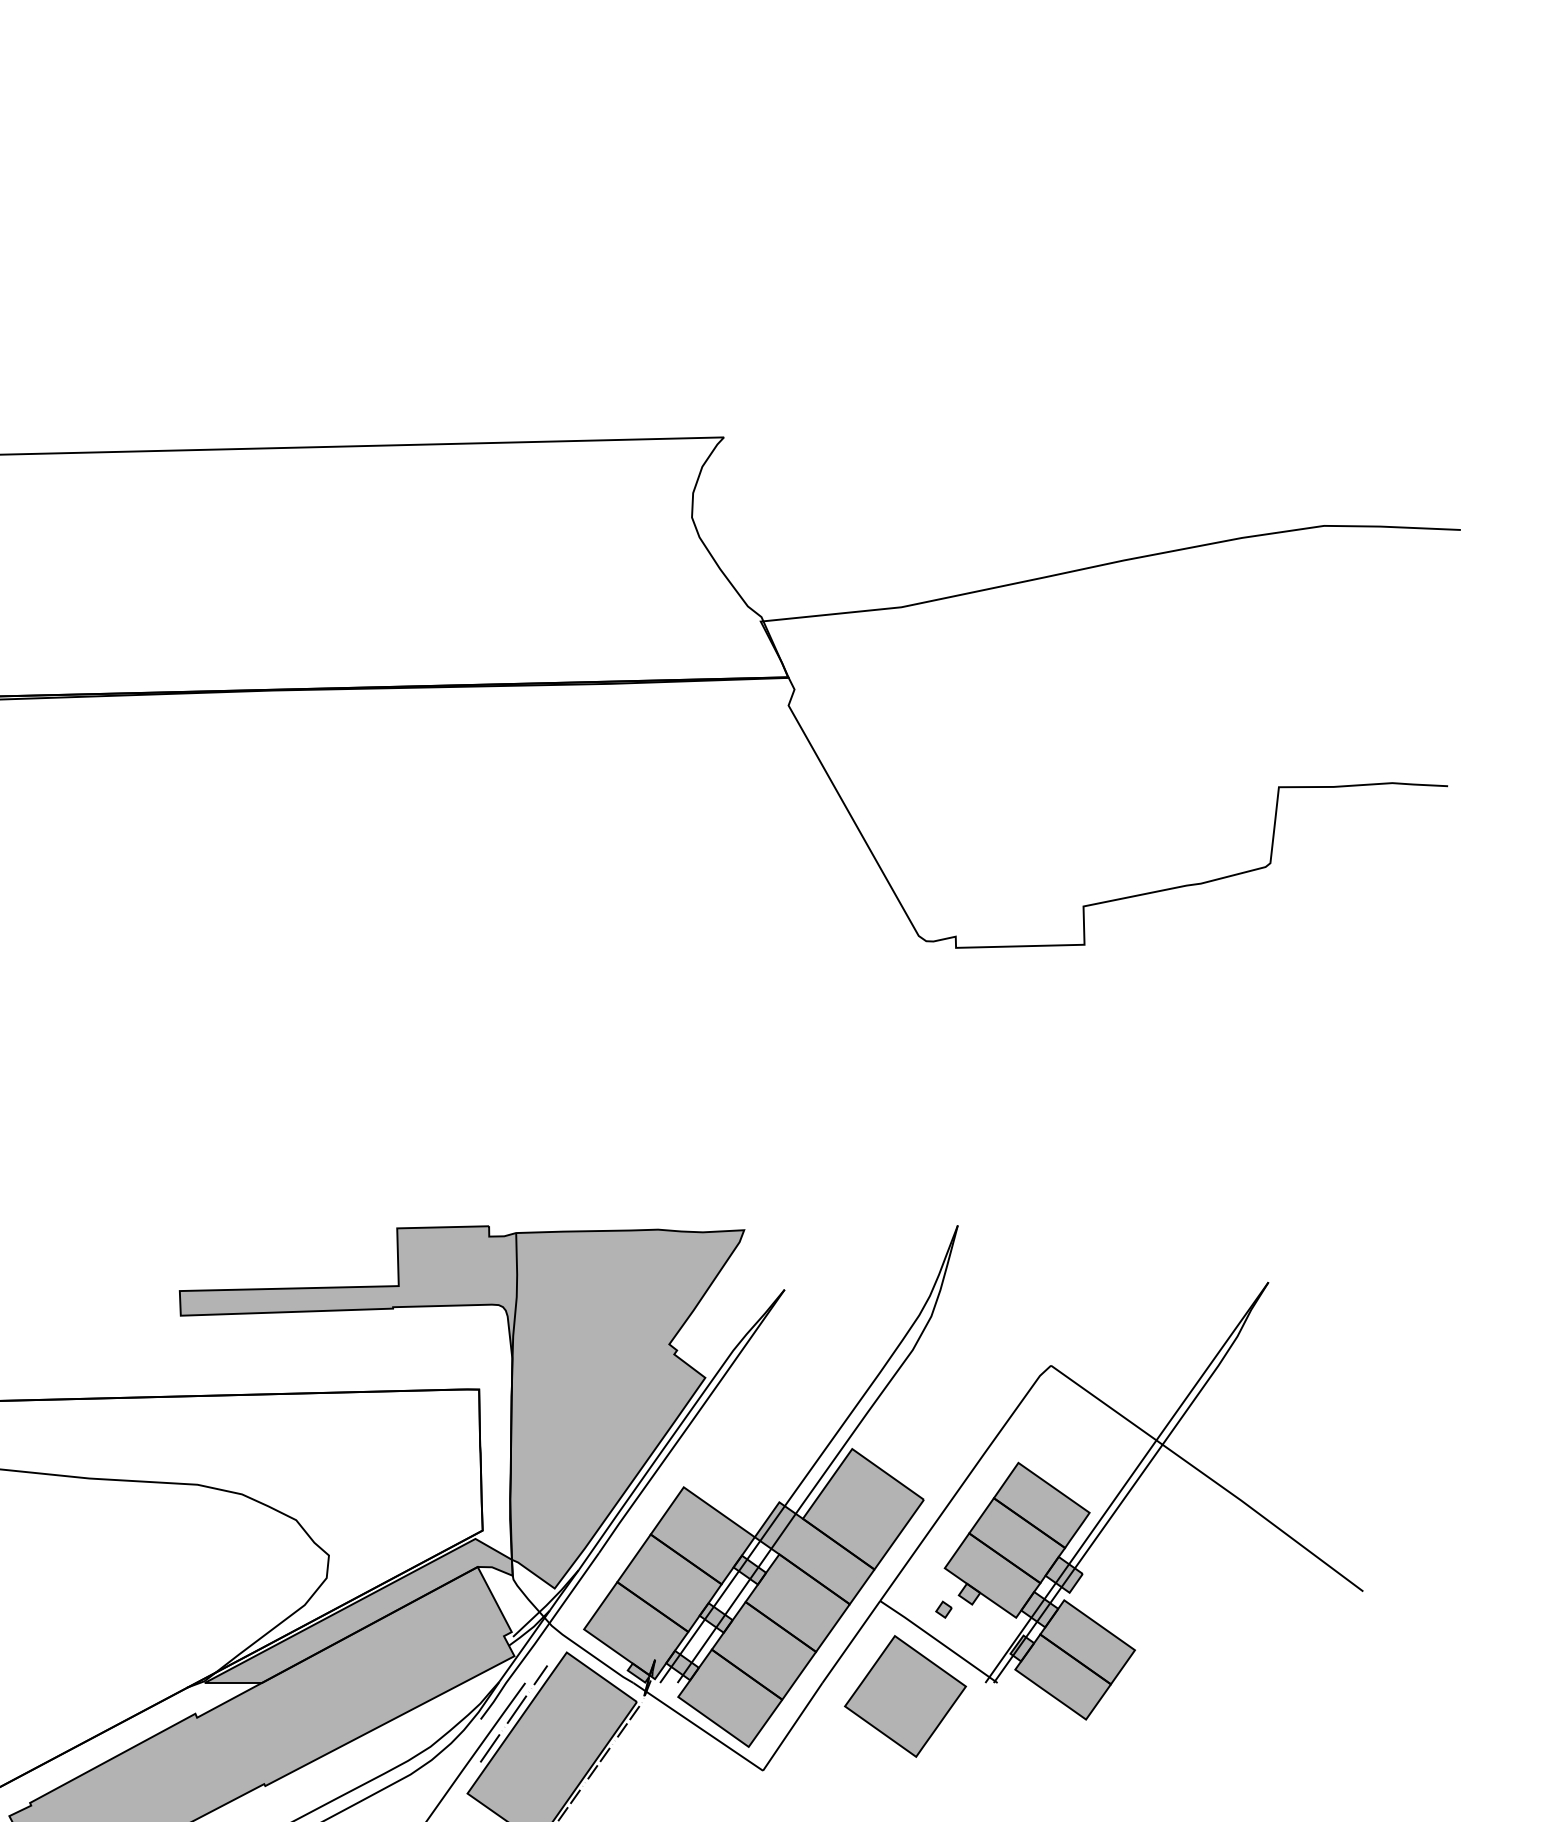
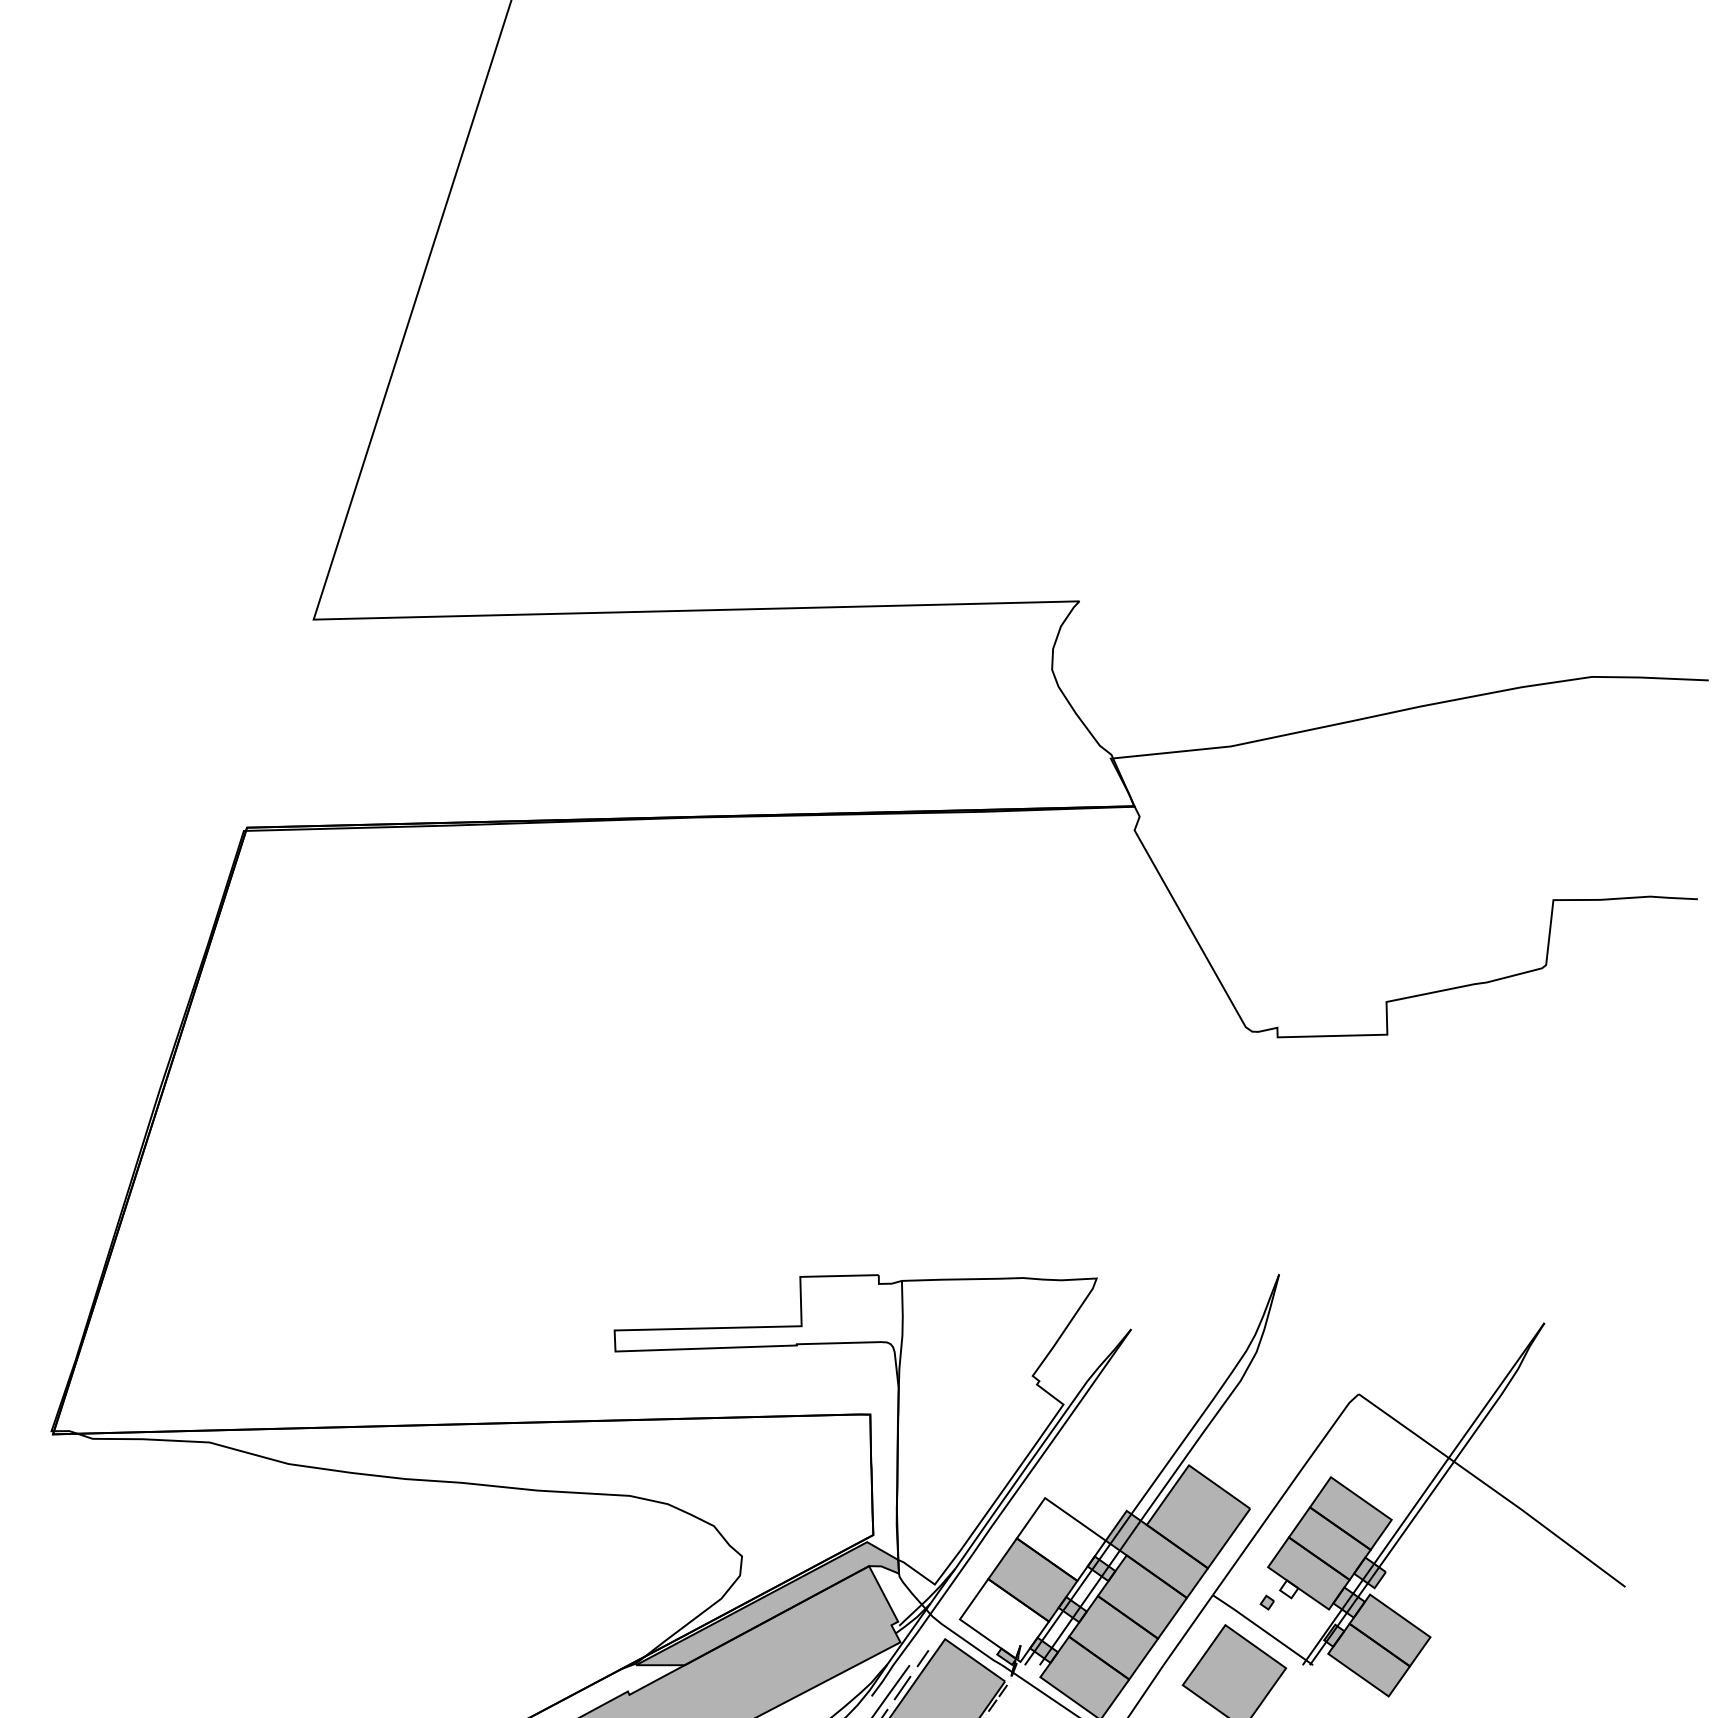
fill: (461, 1407) -> (855, 1429), removed
fill: (701, 1535) -> (1060, 1539), removed
fill: (969, 1594) -> (1289, 1589), removed
fill: (635, 1630) -> (1003, 1620), removed

